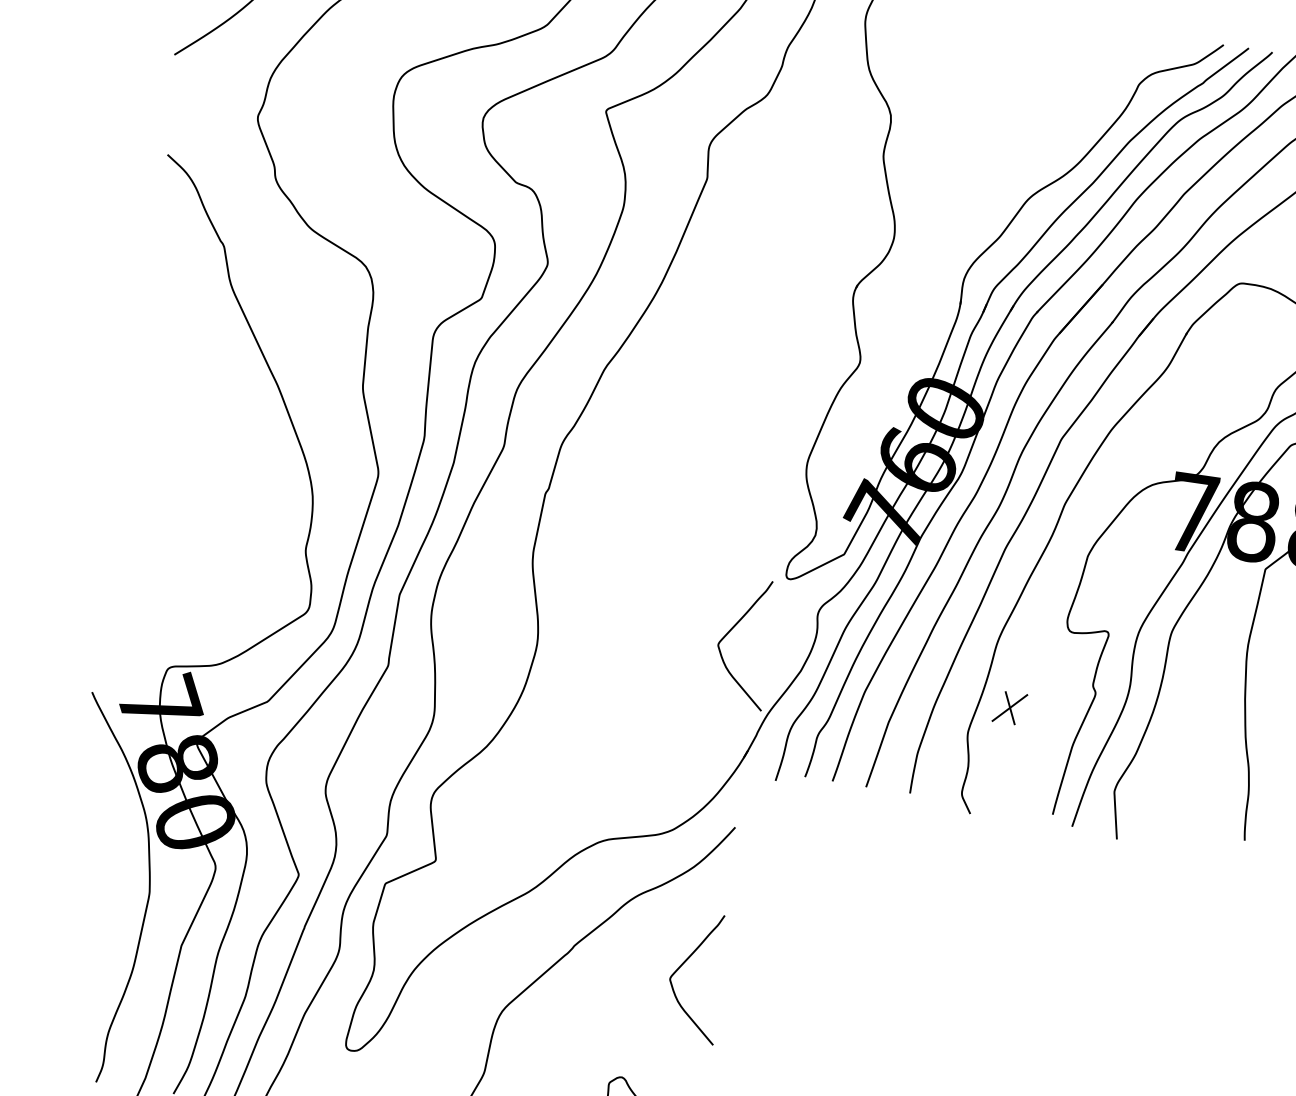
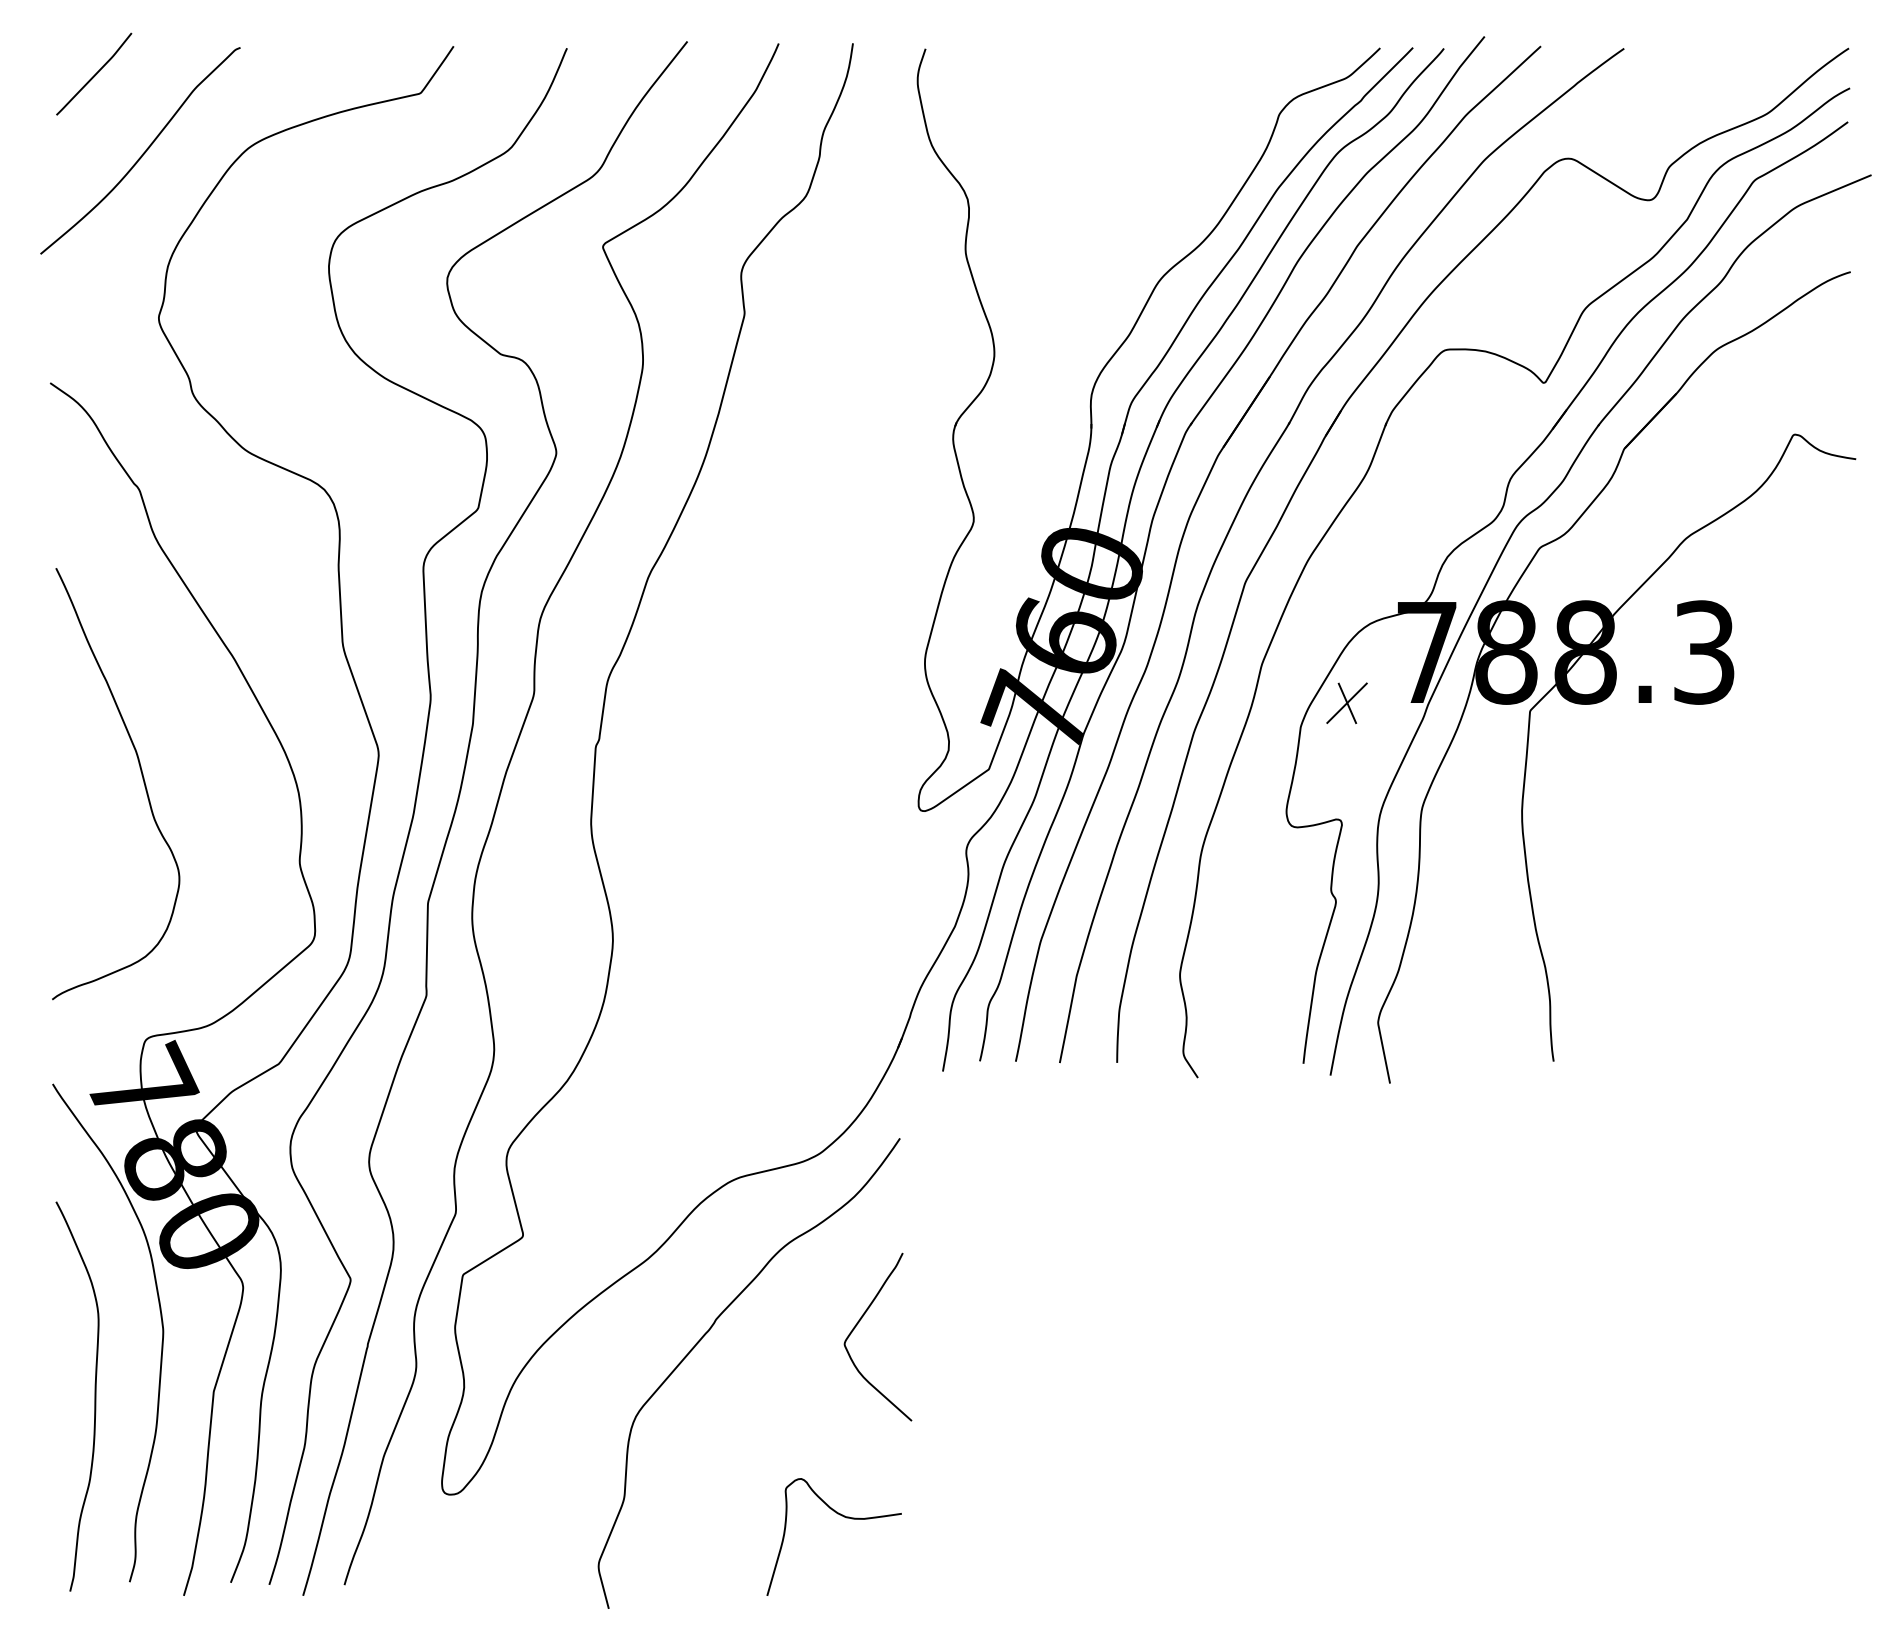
curve: (194, 468) -> (142, 779), added
curve: (732, 629) -> (859, 886), removed
part: (1009, 707) -> (1346, 702), moved
curve: (89, 936) -> (94, 1396), added

